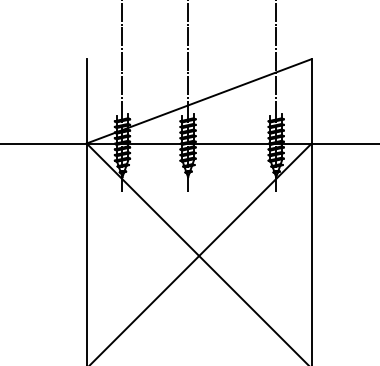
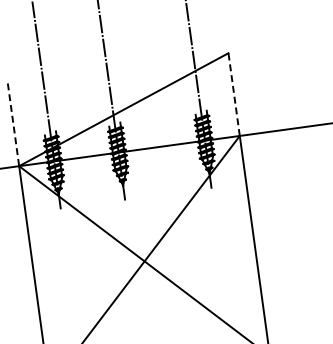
line: (311, 100) -> (233, 93), solid -> dashed
line: (86, 101) -> (13, 125), solid -> dashed

